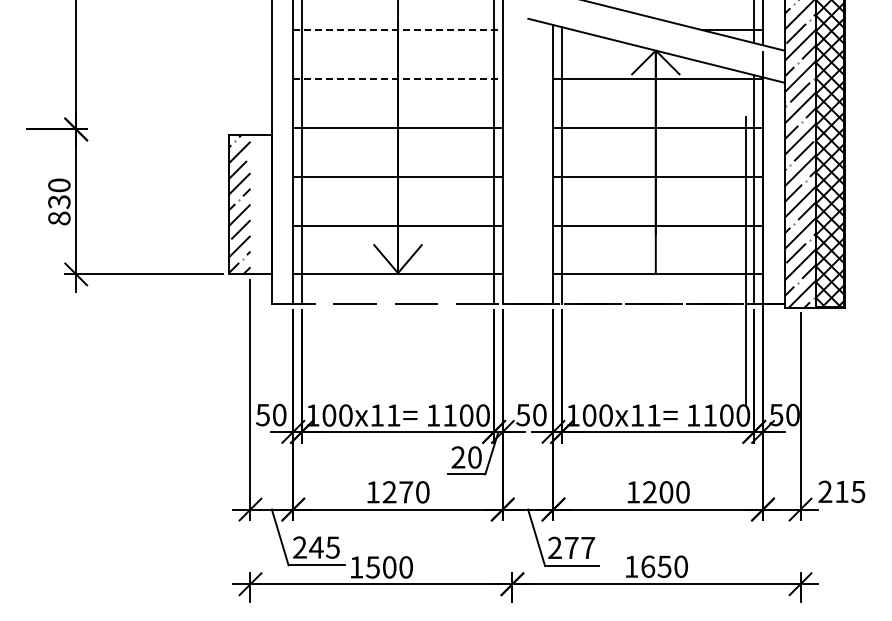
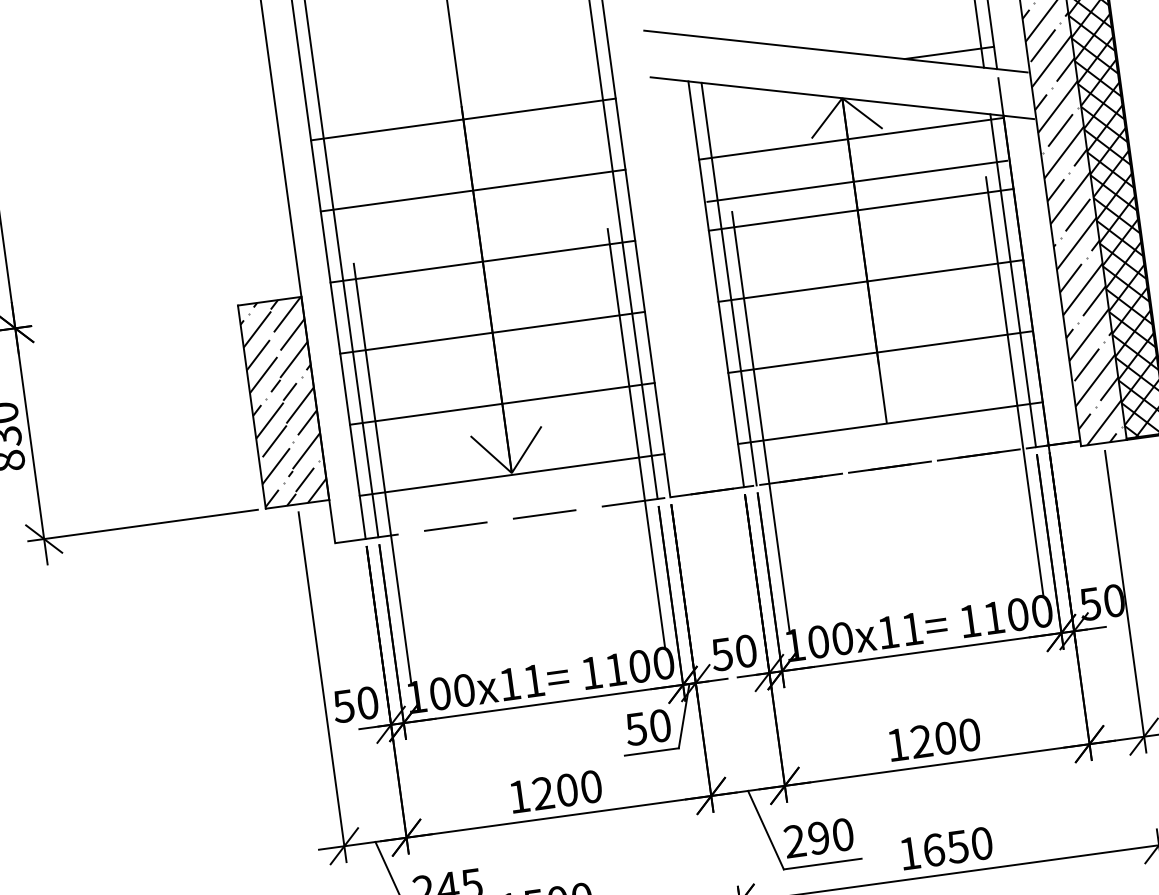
line: (398, 29) -> (463, 118), dashed -> solid
line: (398, 78) -> (473, 189), dashed -> solid
line: (658, 108) -> (857, 181), added
hatch: (261, 204) -> (299, 400), added
line: (310, 261) -> (382, 473), added
line: (485, 261) -> (636, 438), added
line: (570, 261) -> (760, 421), added
text: (458, 457) -> (636, 729), 20 -> 50
text: (406, 492) -> (567, 790), 1270 -> 1200
text: (579, 547) -> (830, 835), 277 -> 290

